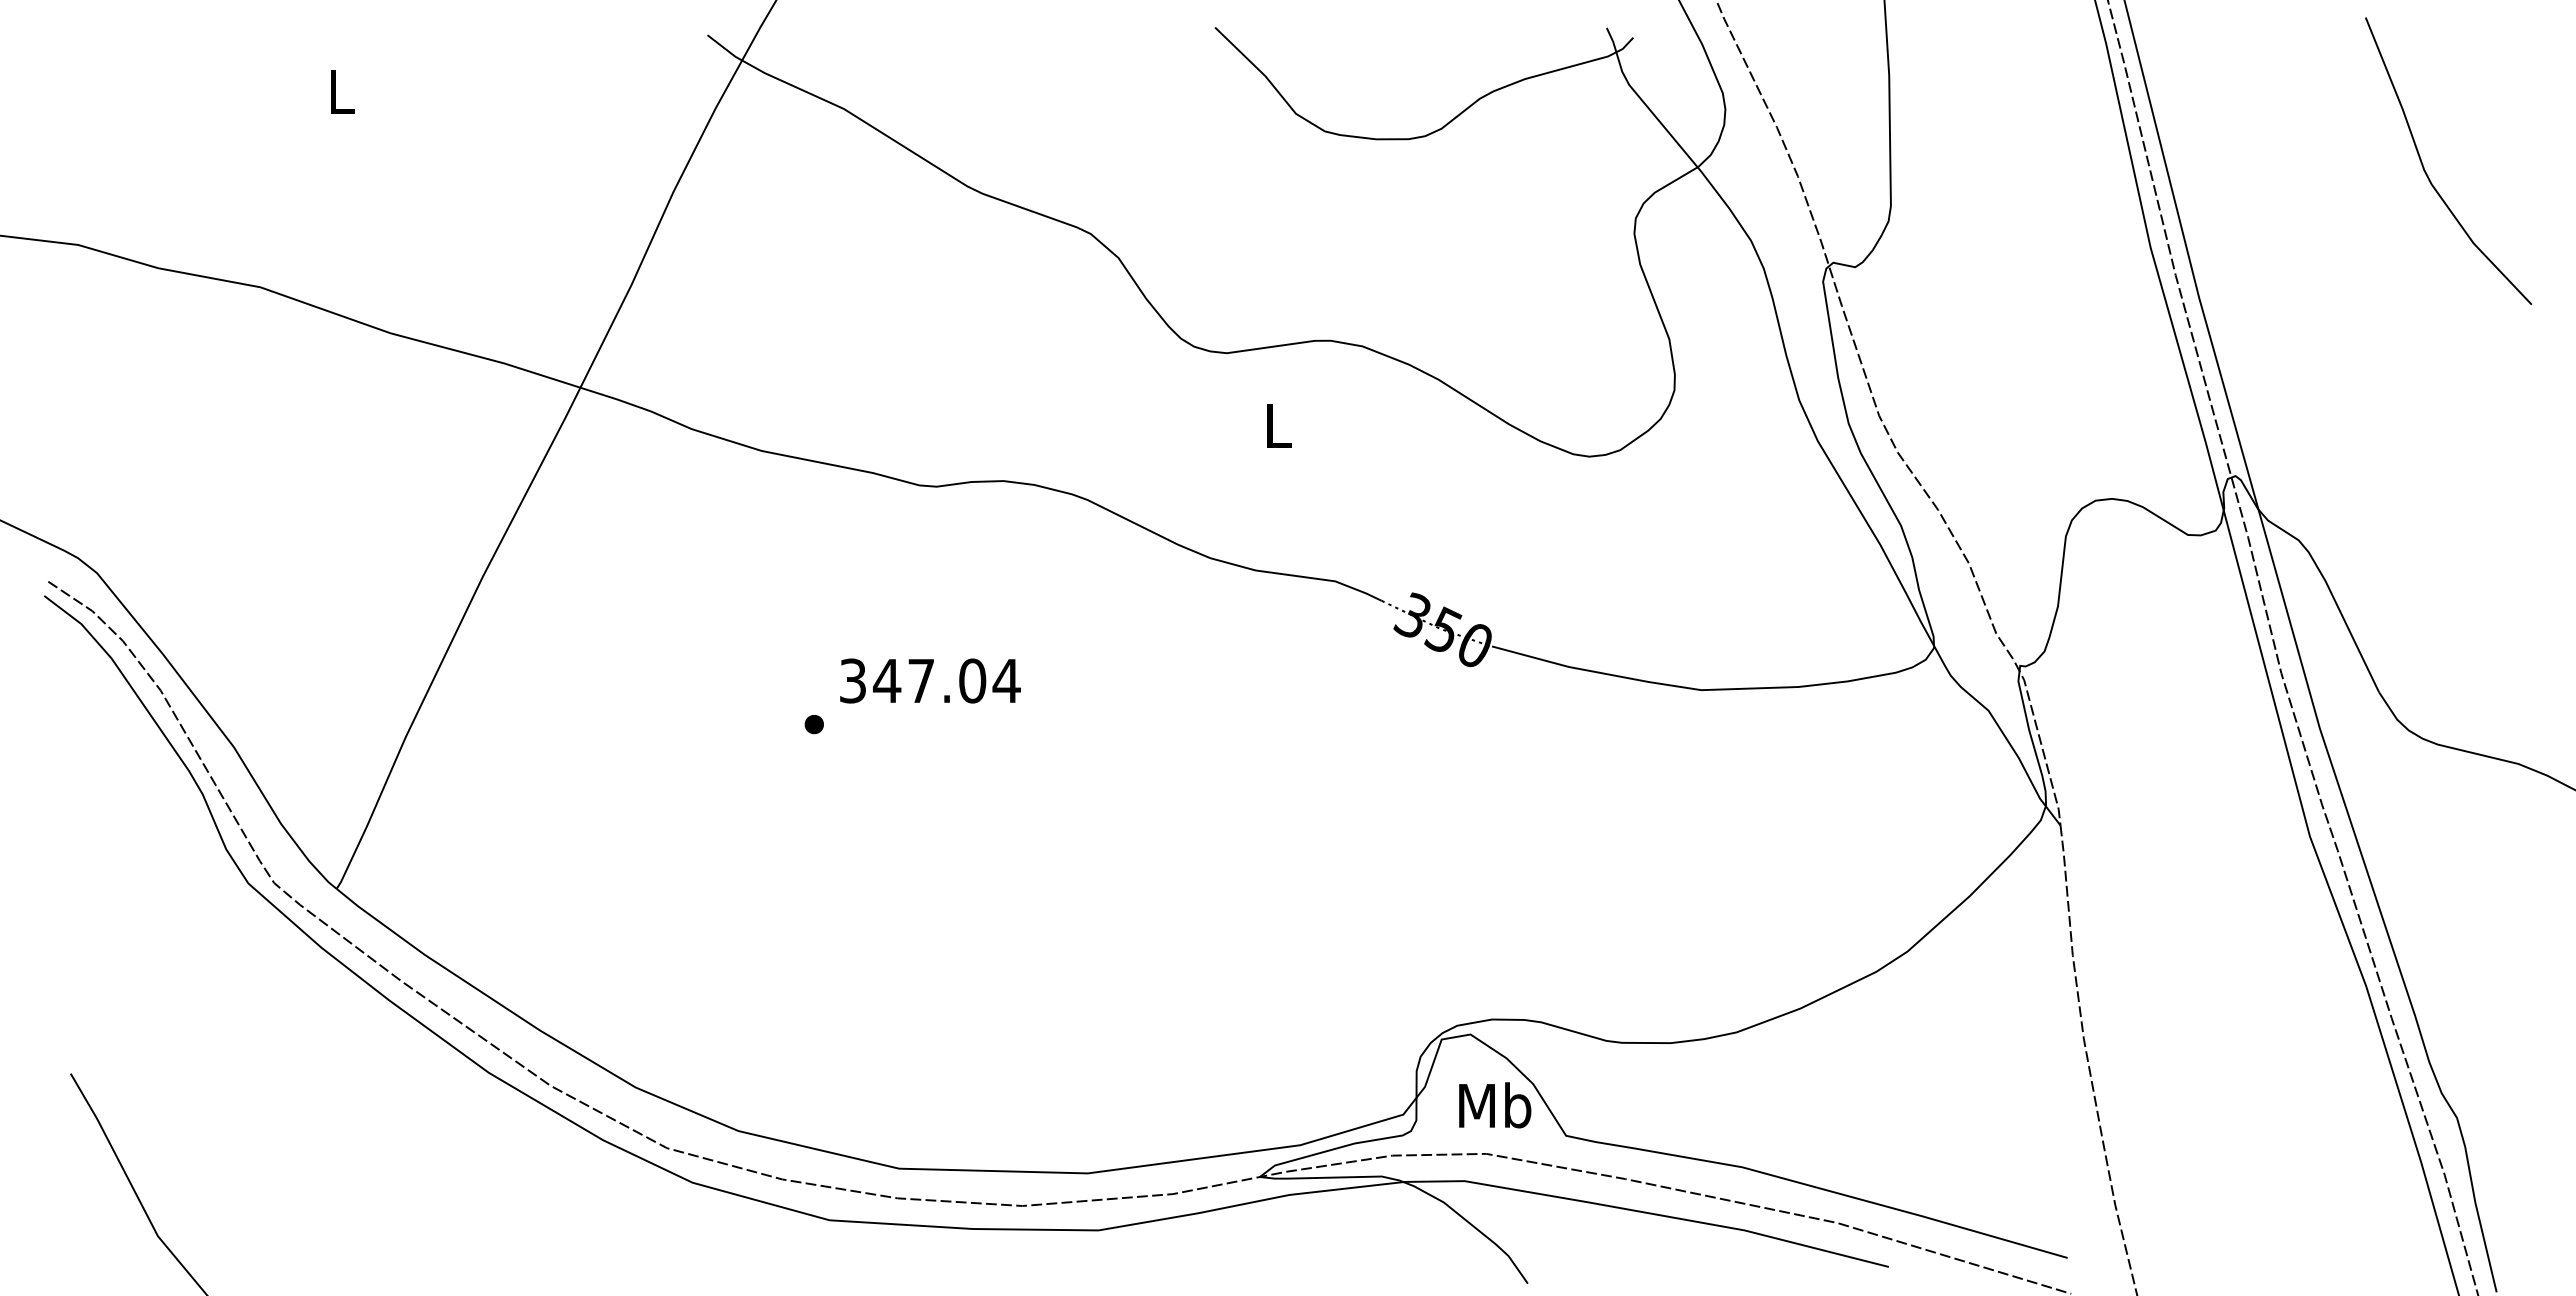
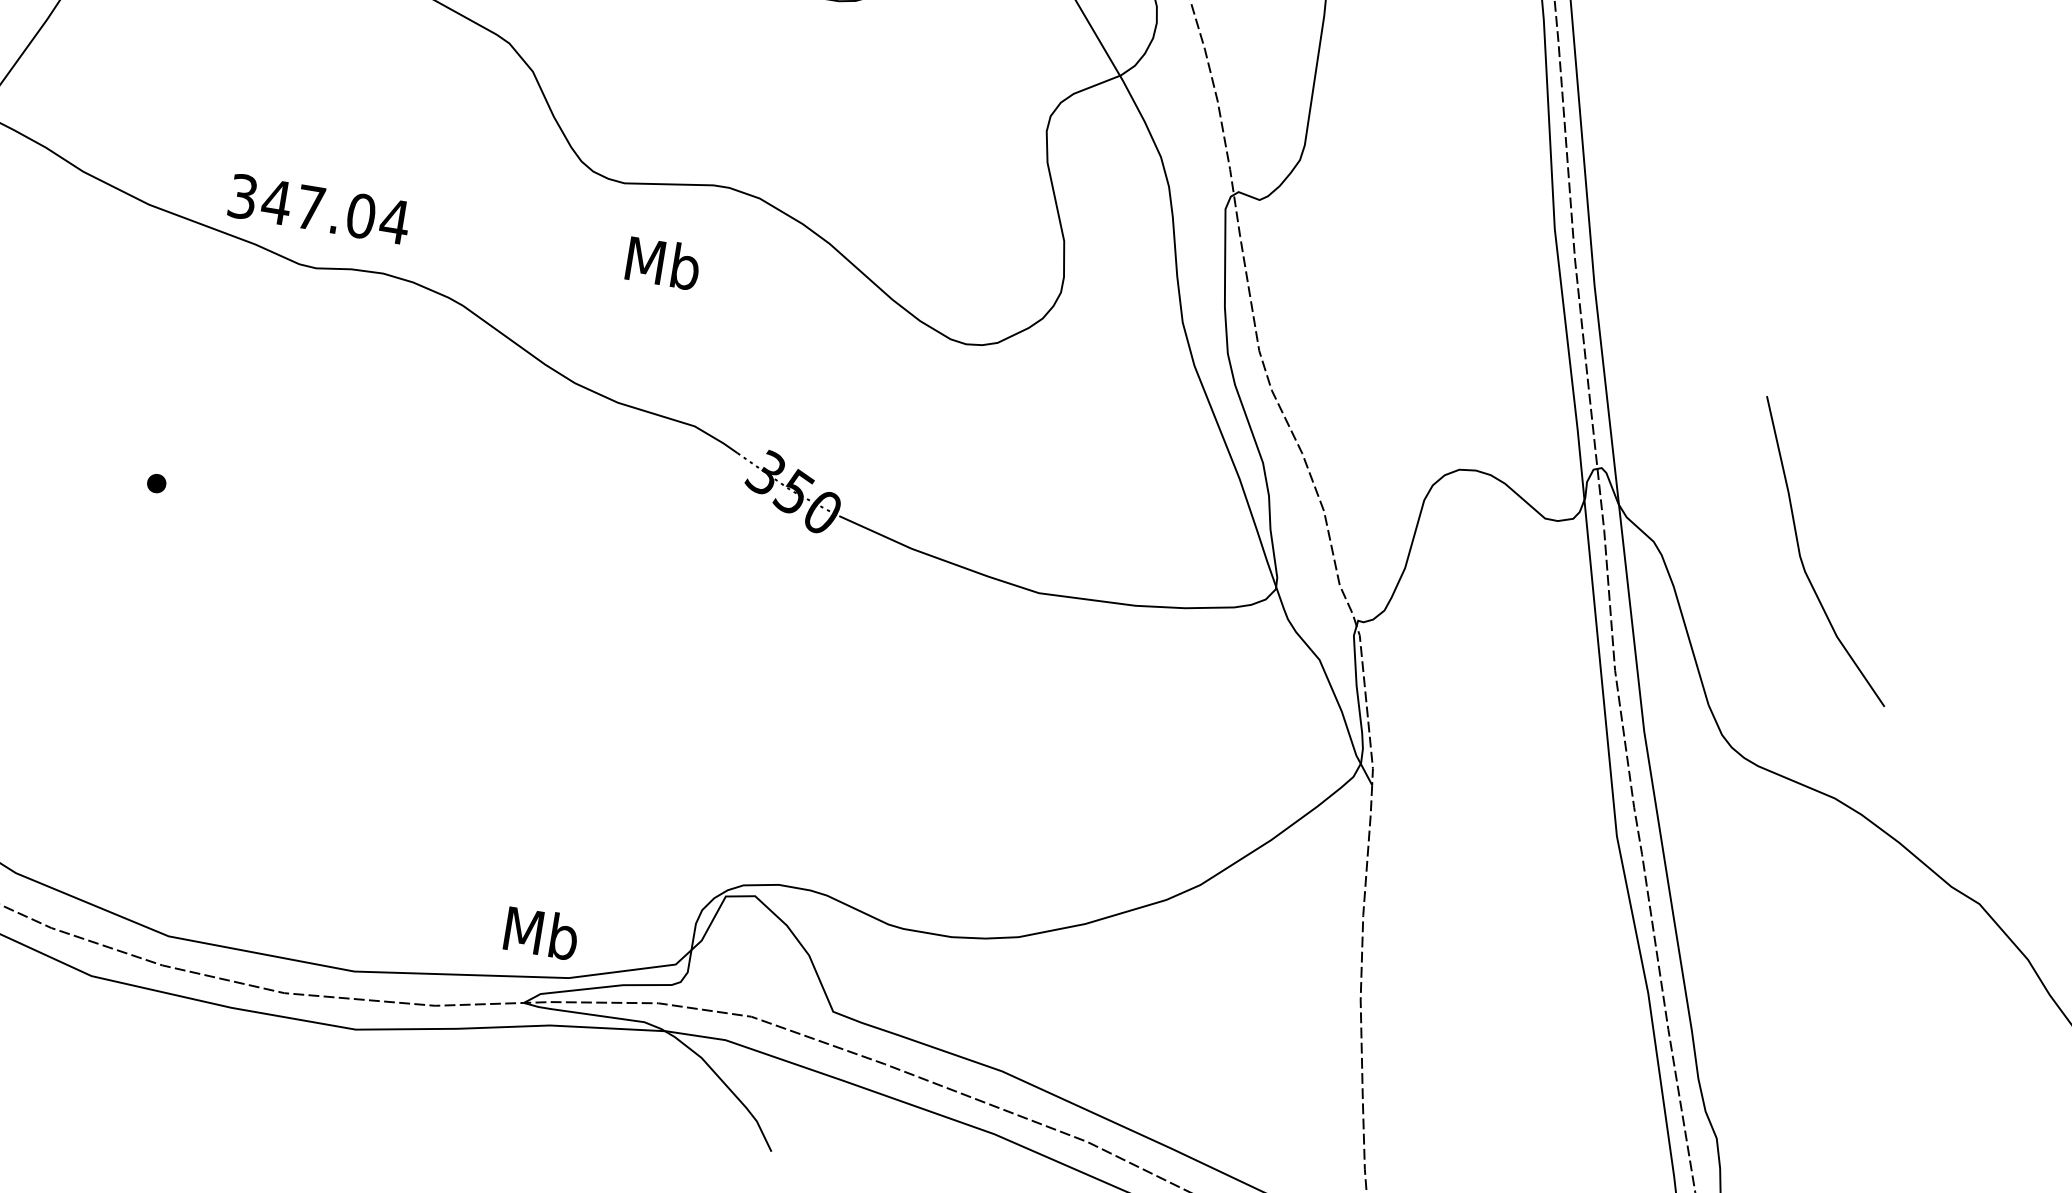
curve: (2427, 173) -> (1802, 560), moved
text: (1278, 425) -> (663, 263), L -> Mb
text: (930, 680) -> (319, 208), moved
text: (1495, 1105) -> (541, 933), moved

